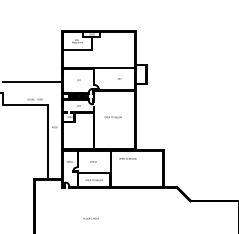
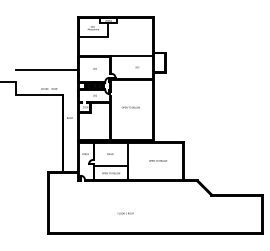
text: (128, 158) -> (158, 160), moved
text: (90, 218) -> (125, 213), moved

